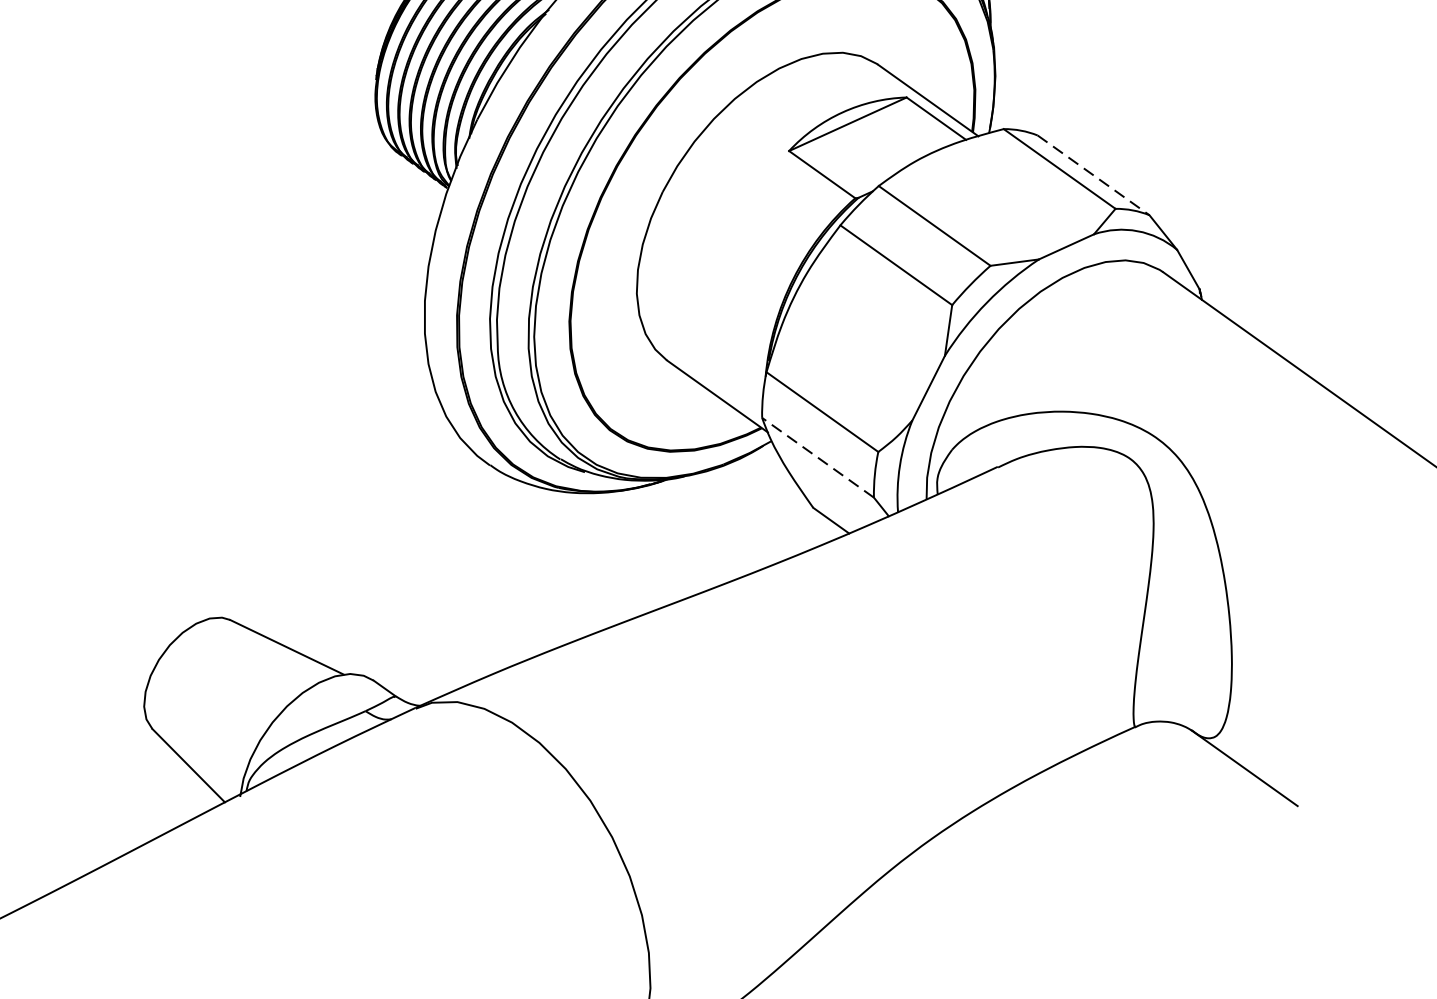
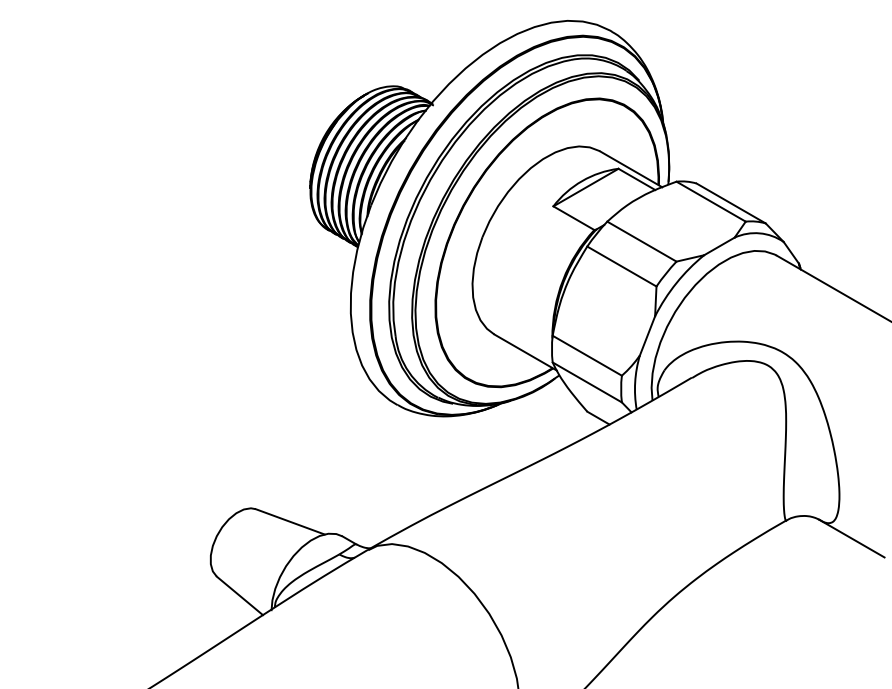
line: (1094, 175) -> (731, 203), dashed -> solid
line: (818, 457) -> (587, 382), dashed -> solid

